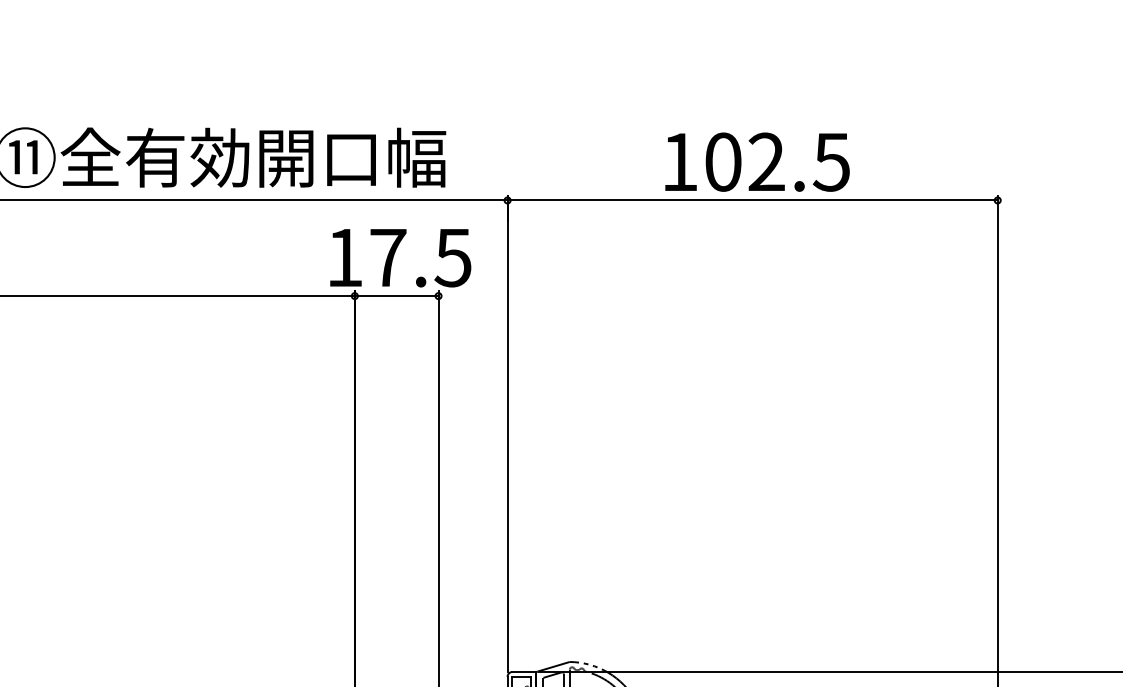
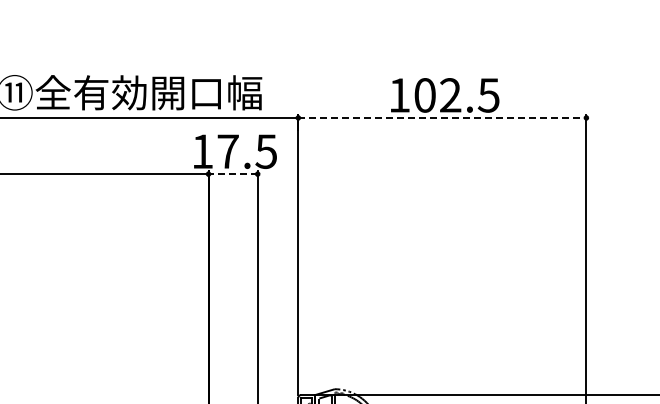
line: (752, 199) -> (442, 117), solid -> dashed
line: (397, 296) -> (233, 174), solid -> dashed

